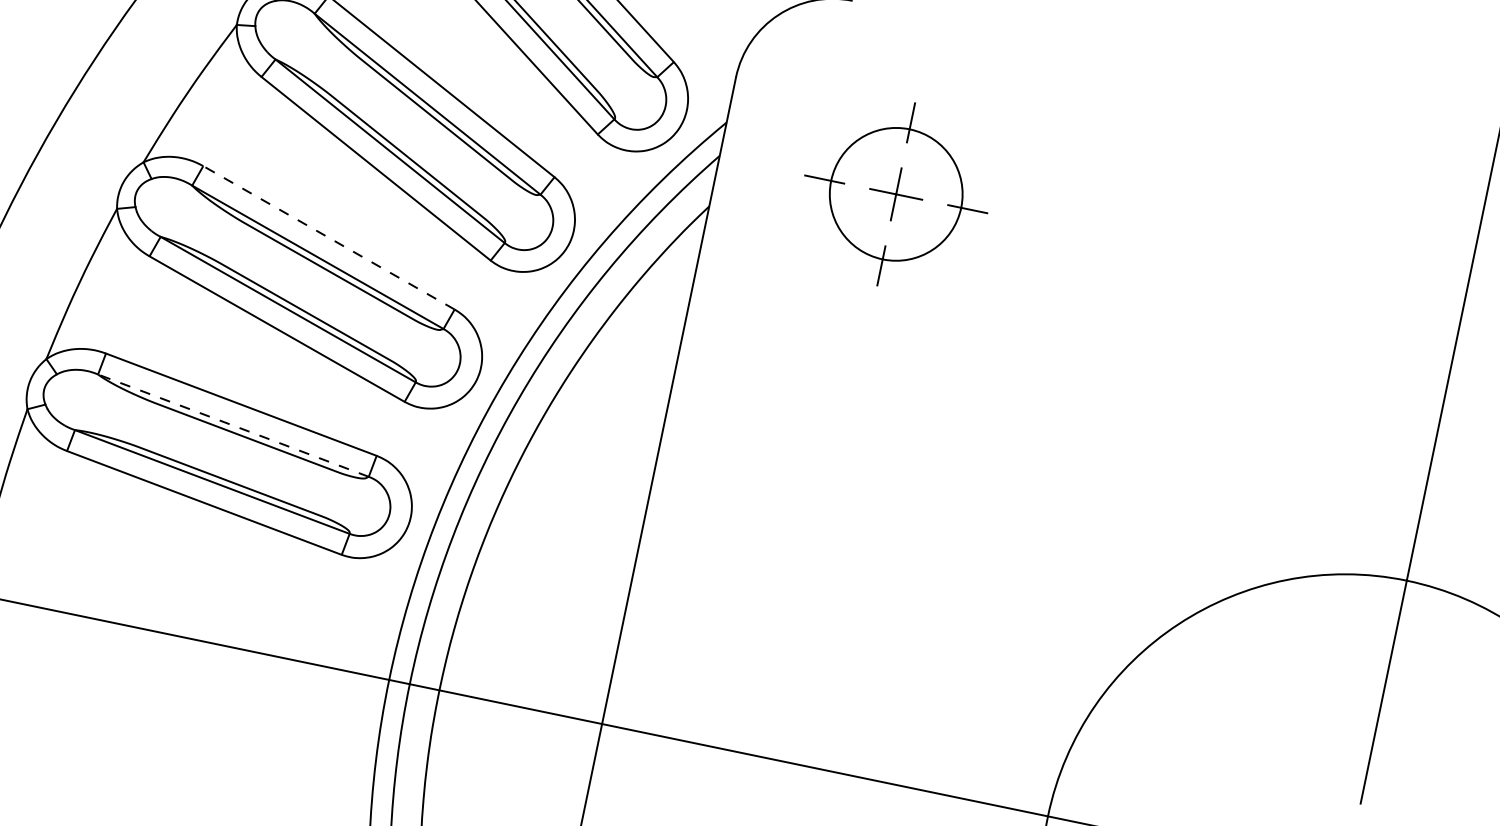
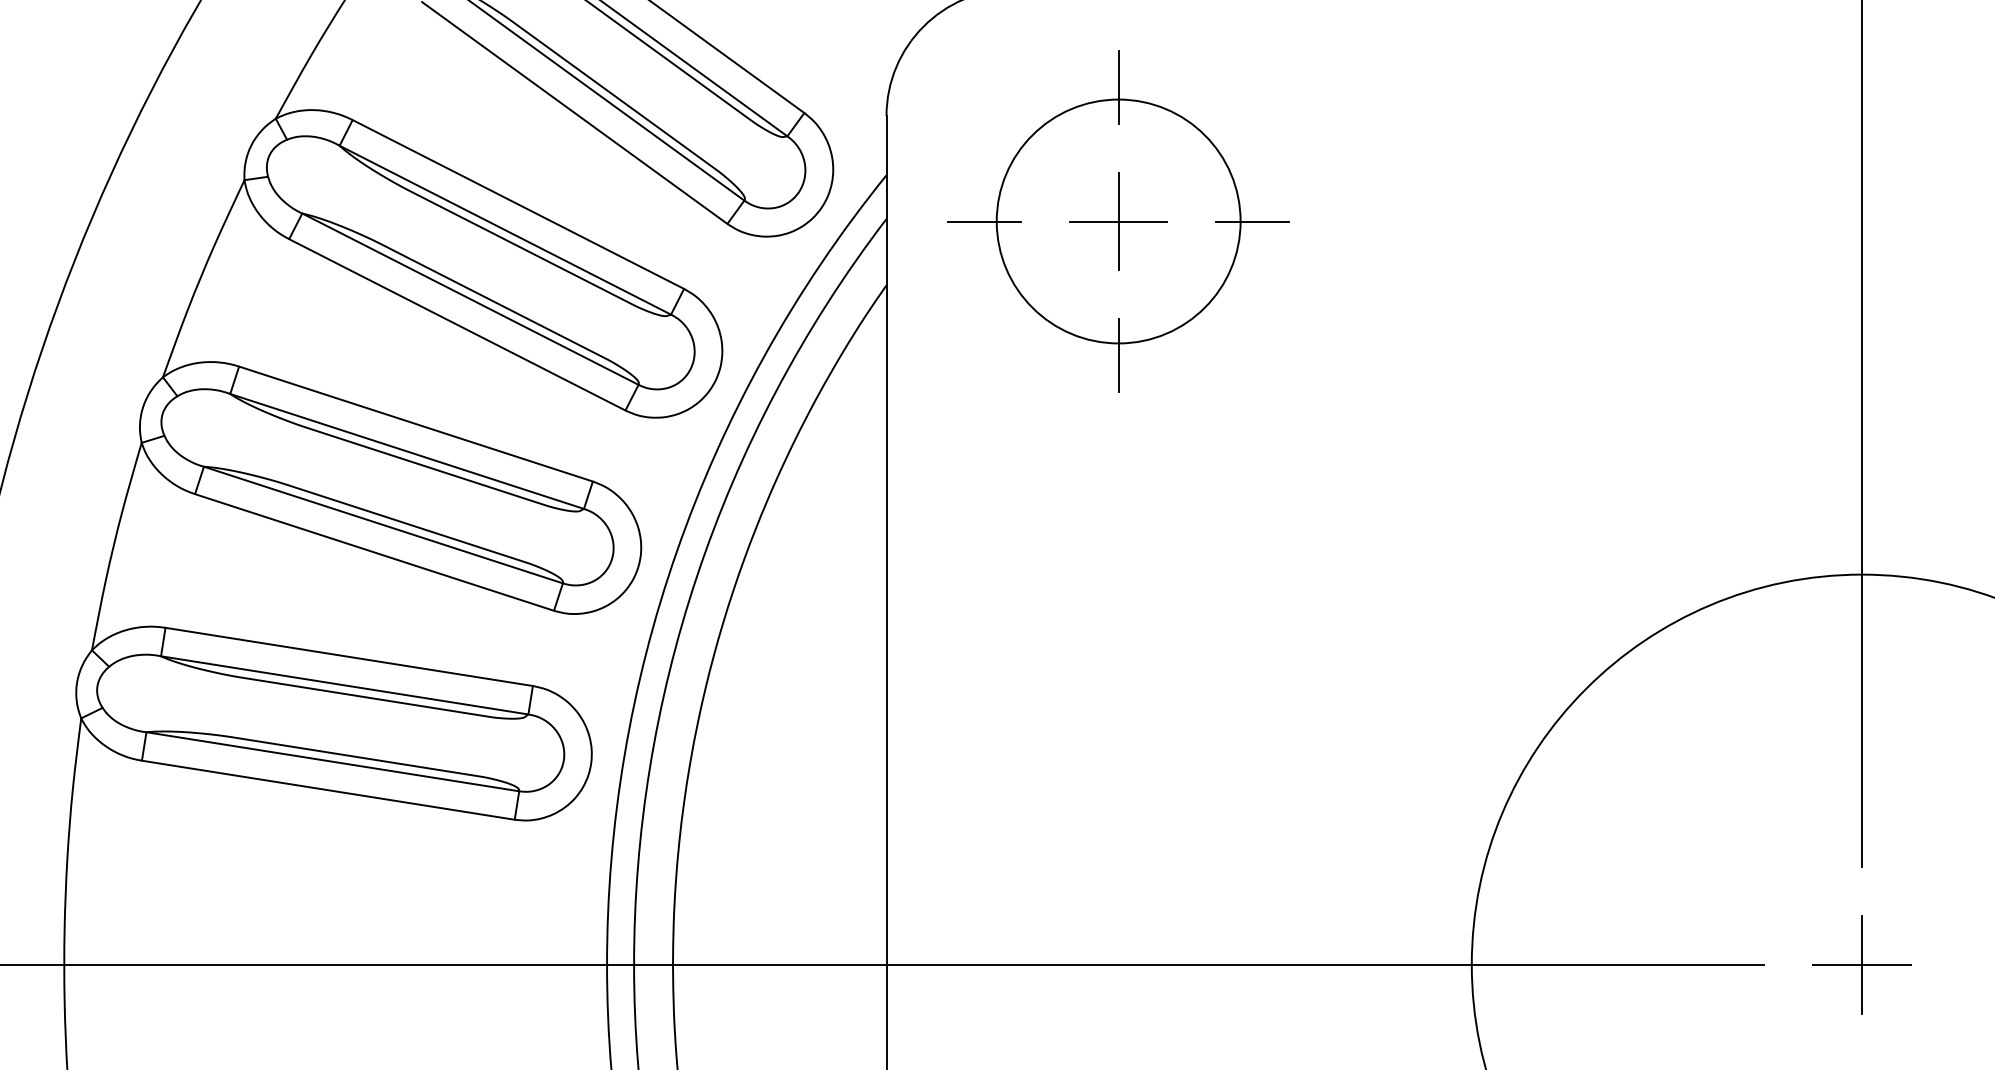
part: (896, 194) -> (1118, 221), size x1.43
line: (329, 238) -> (416, 424), dashed -> solid
line: (233, 425) -> (344, 685), dashed -> solid

